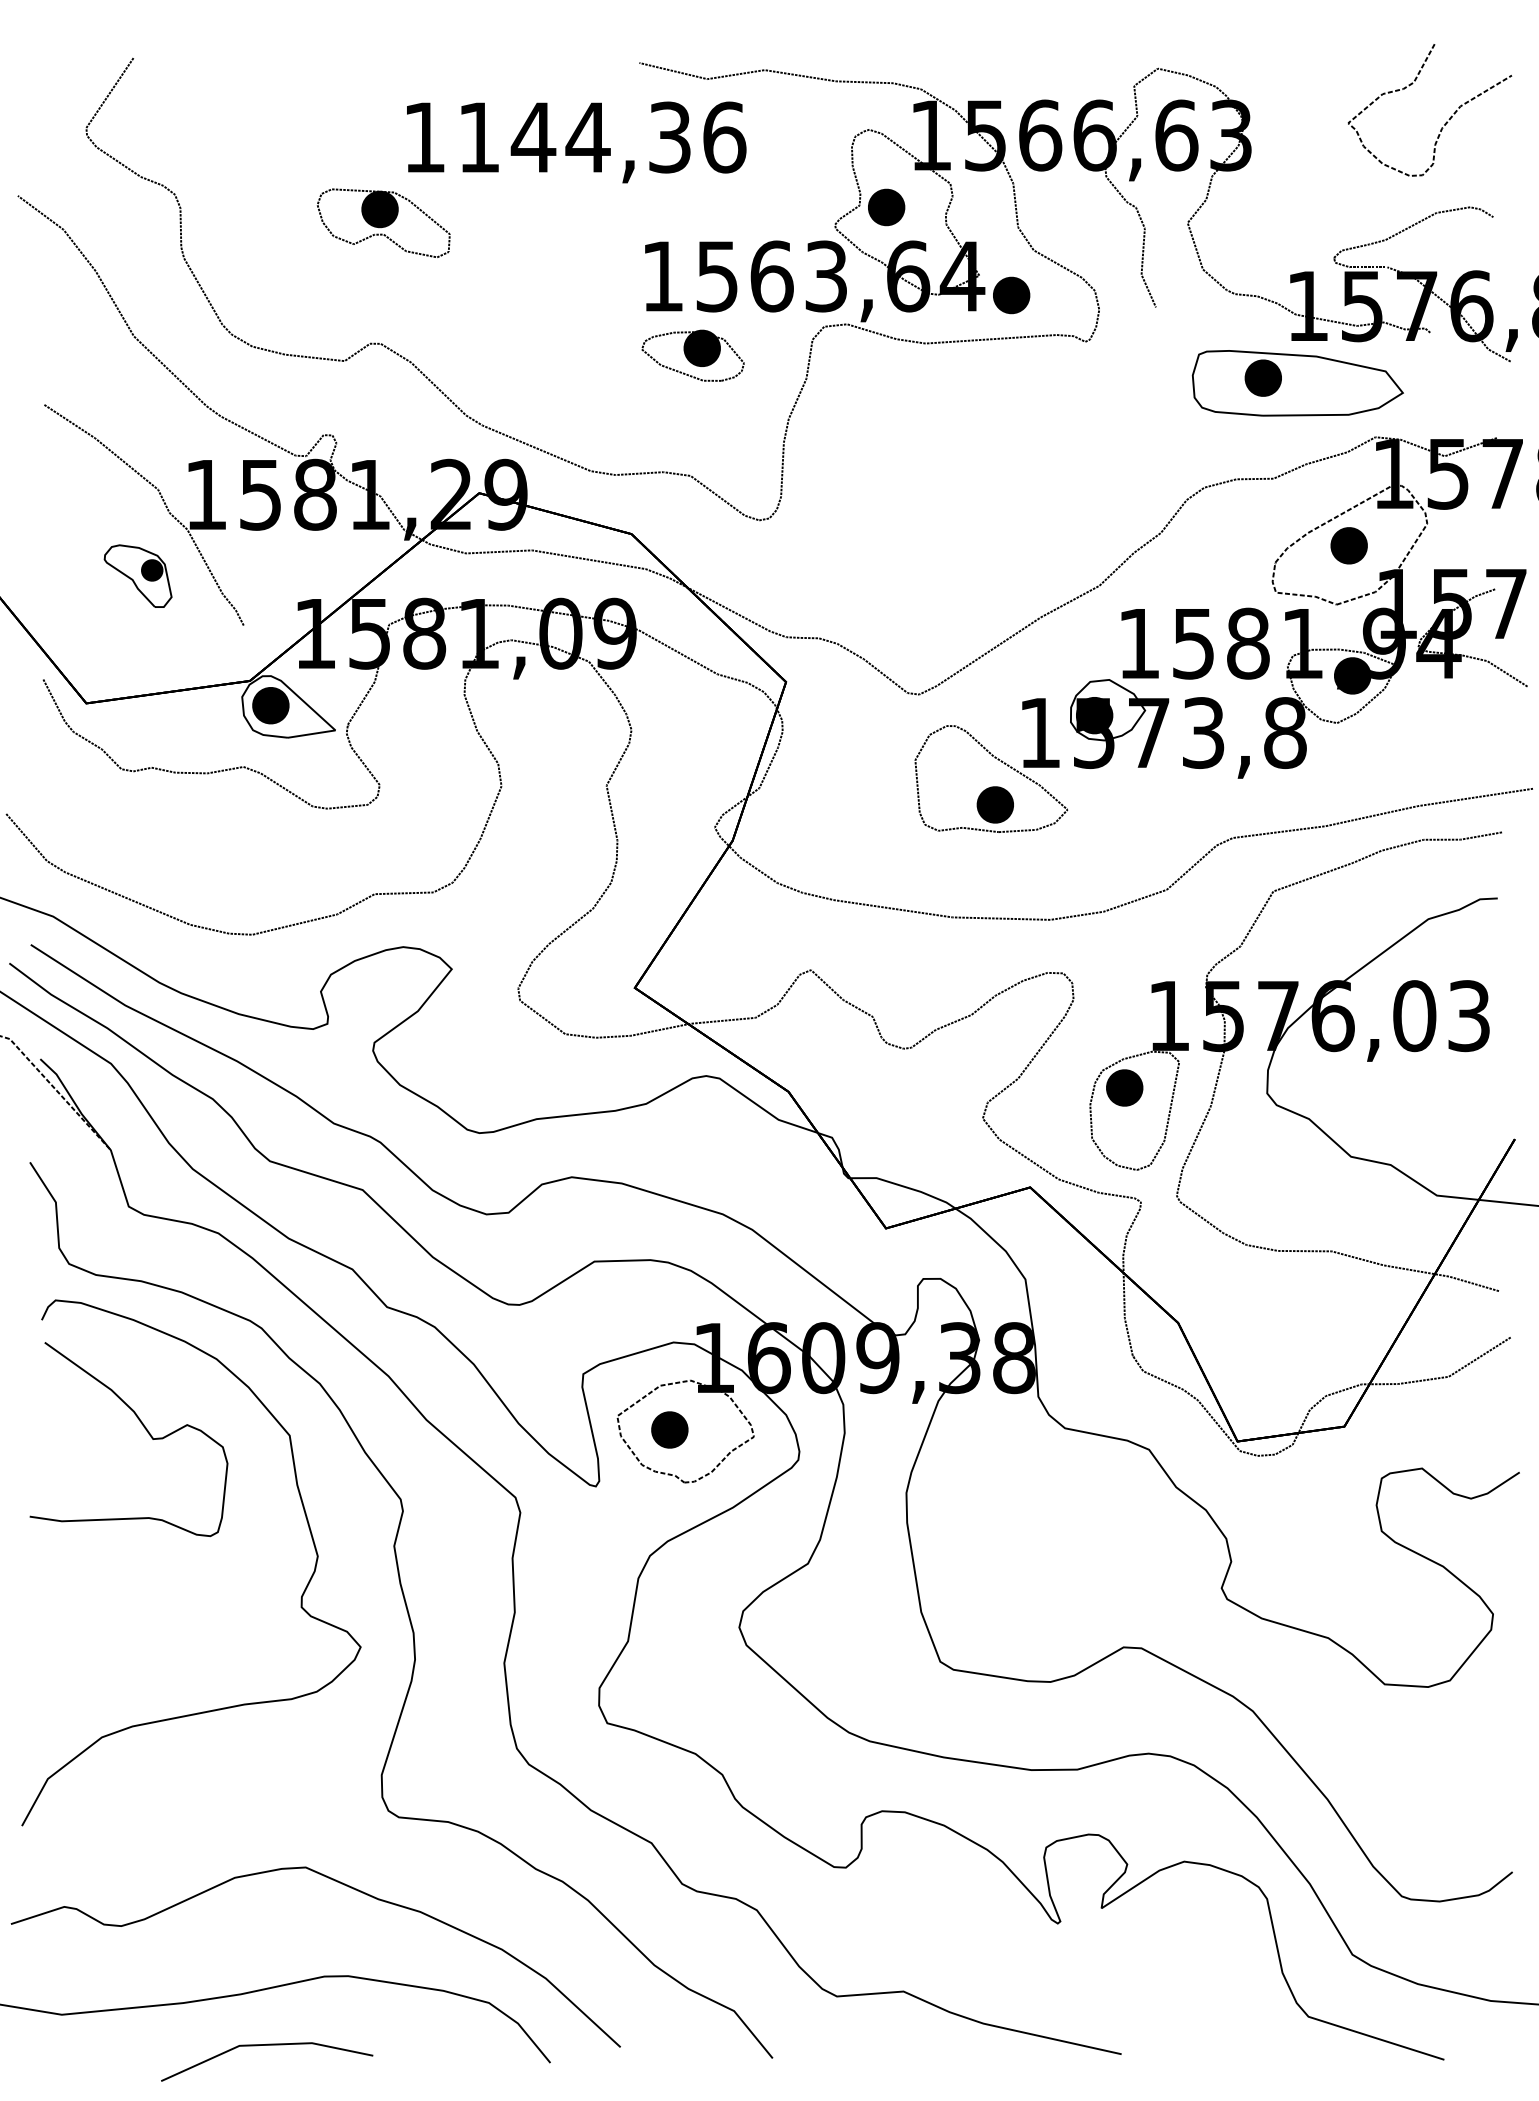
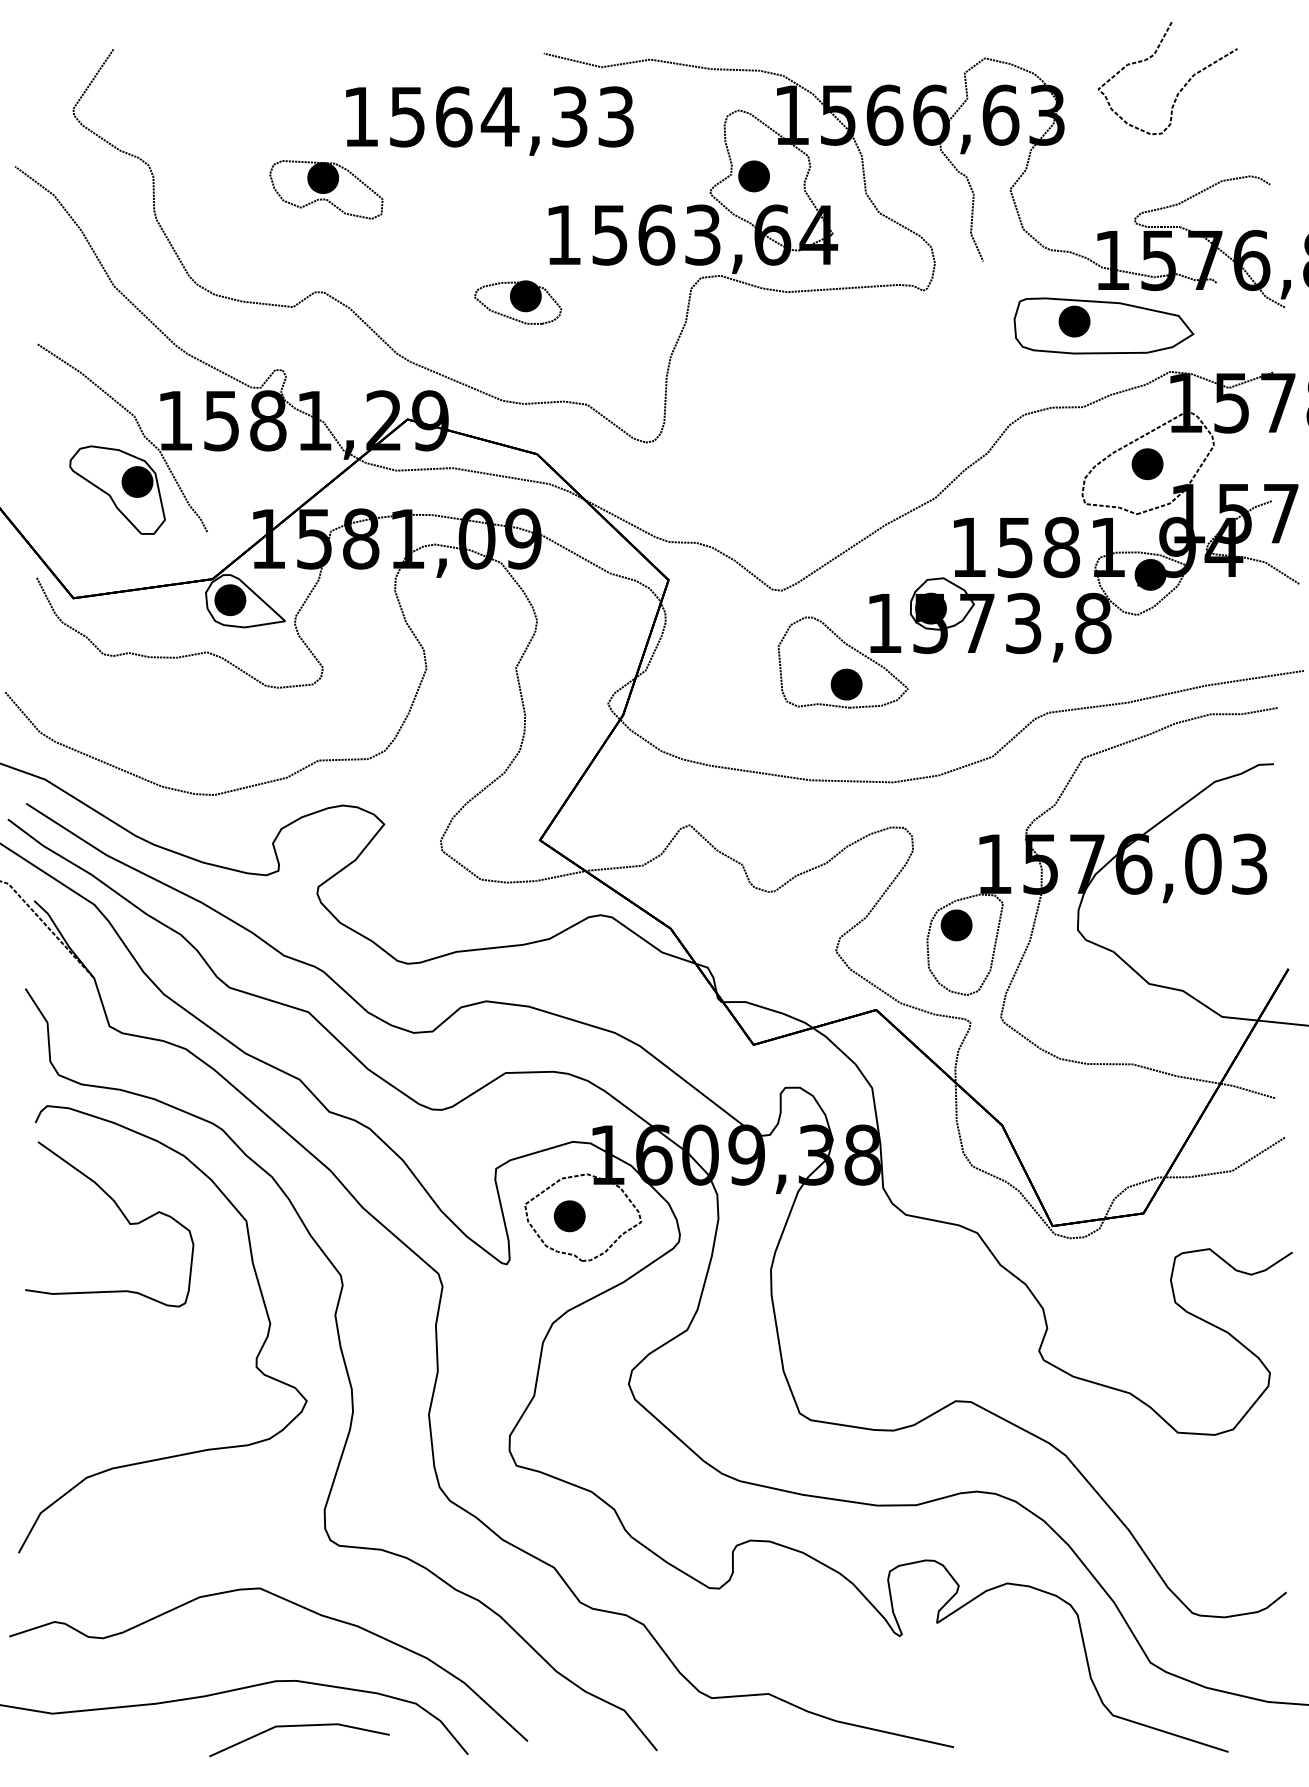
curve: (1445, 122) -> (1181, 88), moved
text: (602, 137) -> (512, 116), 1144,36 -> 1564,33
part: (1011, 295) -> (860, 251), removed
part: (692, 355) -> (517, 302), moved
part: (137, 575) -> (116, 489), size x1.67
line: (267, 2045) -> (299, 1726), moved

